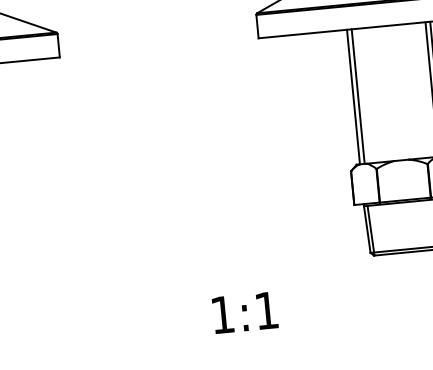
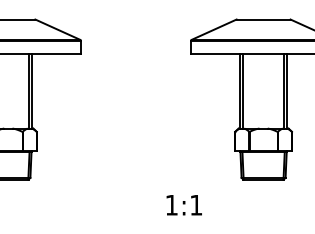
text: (243, 313) -> (183, 205), moved

